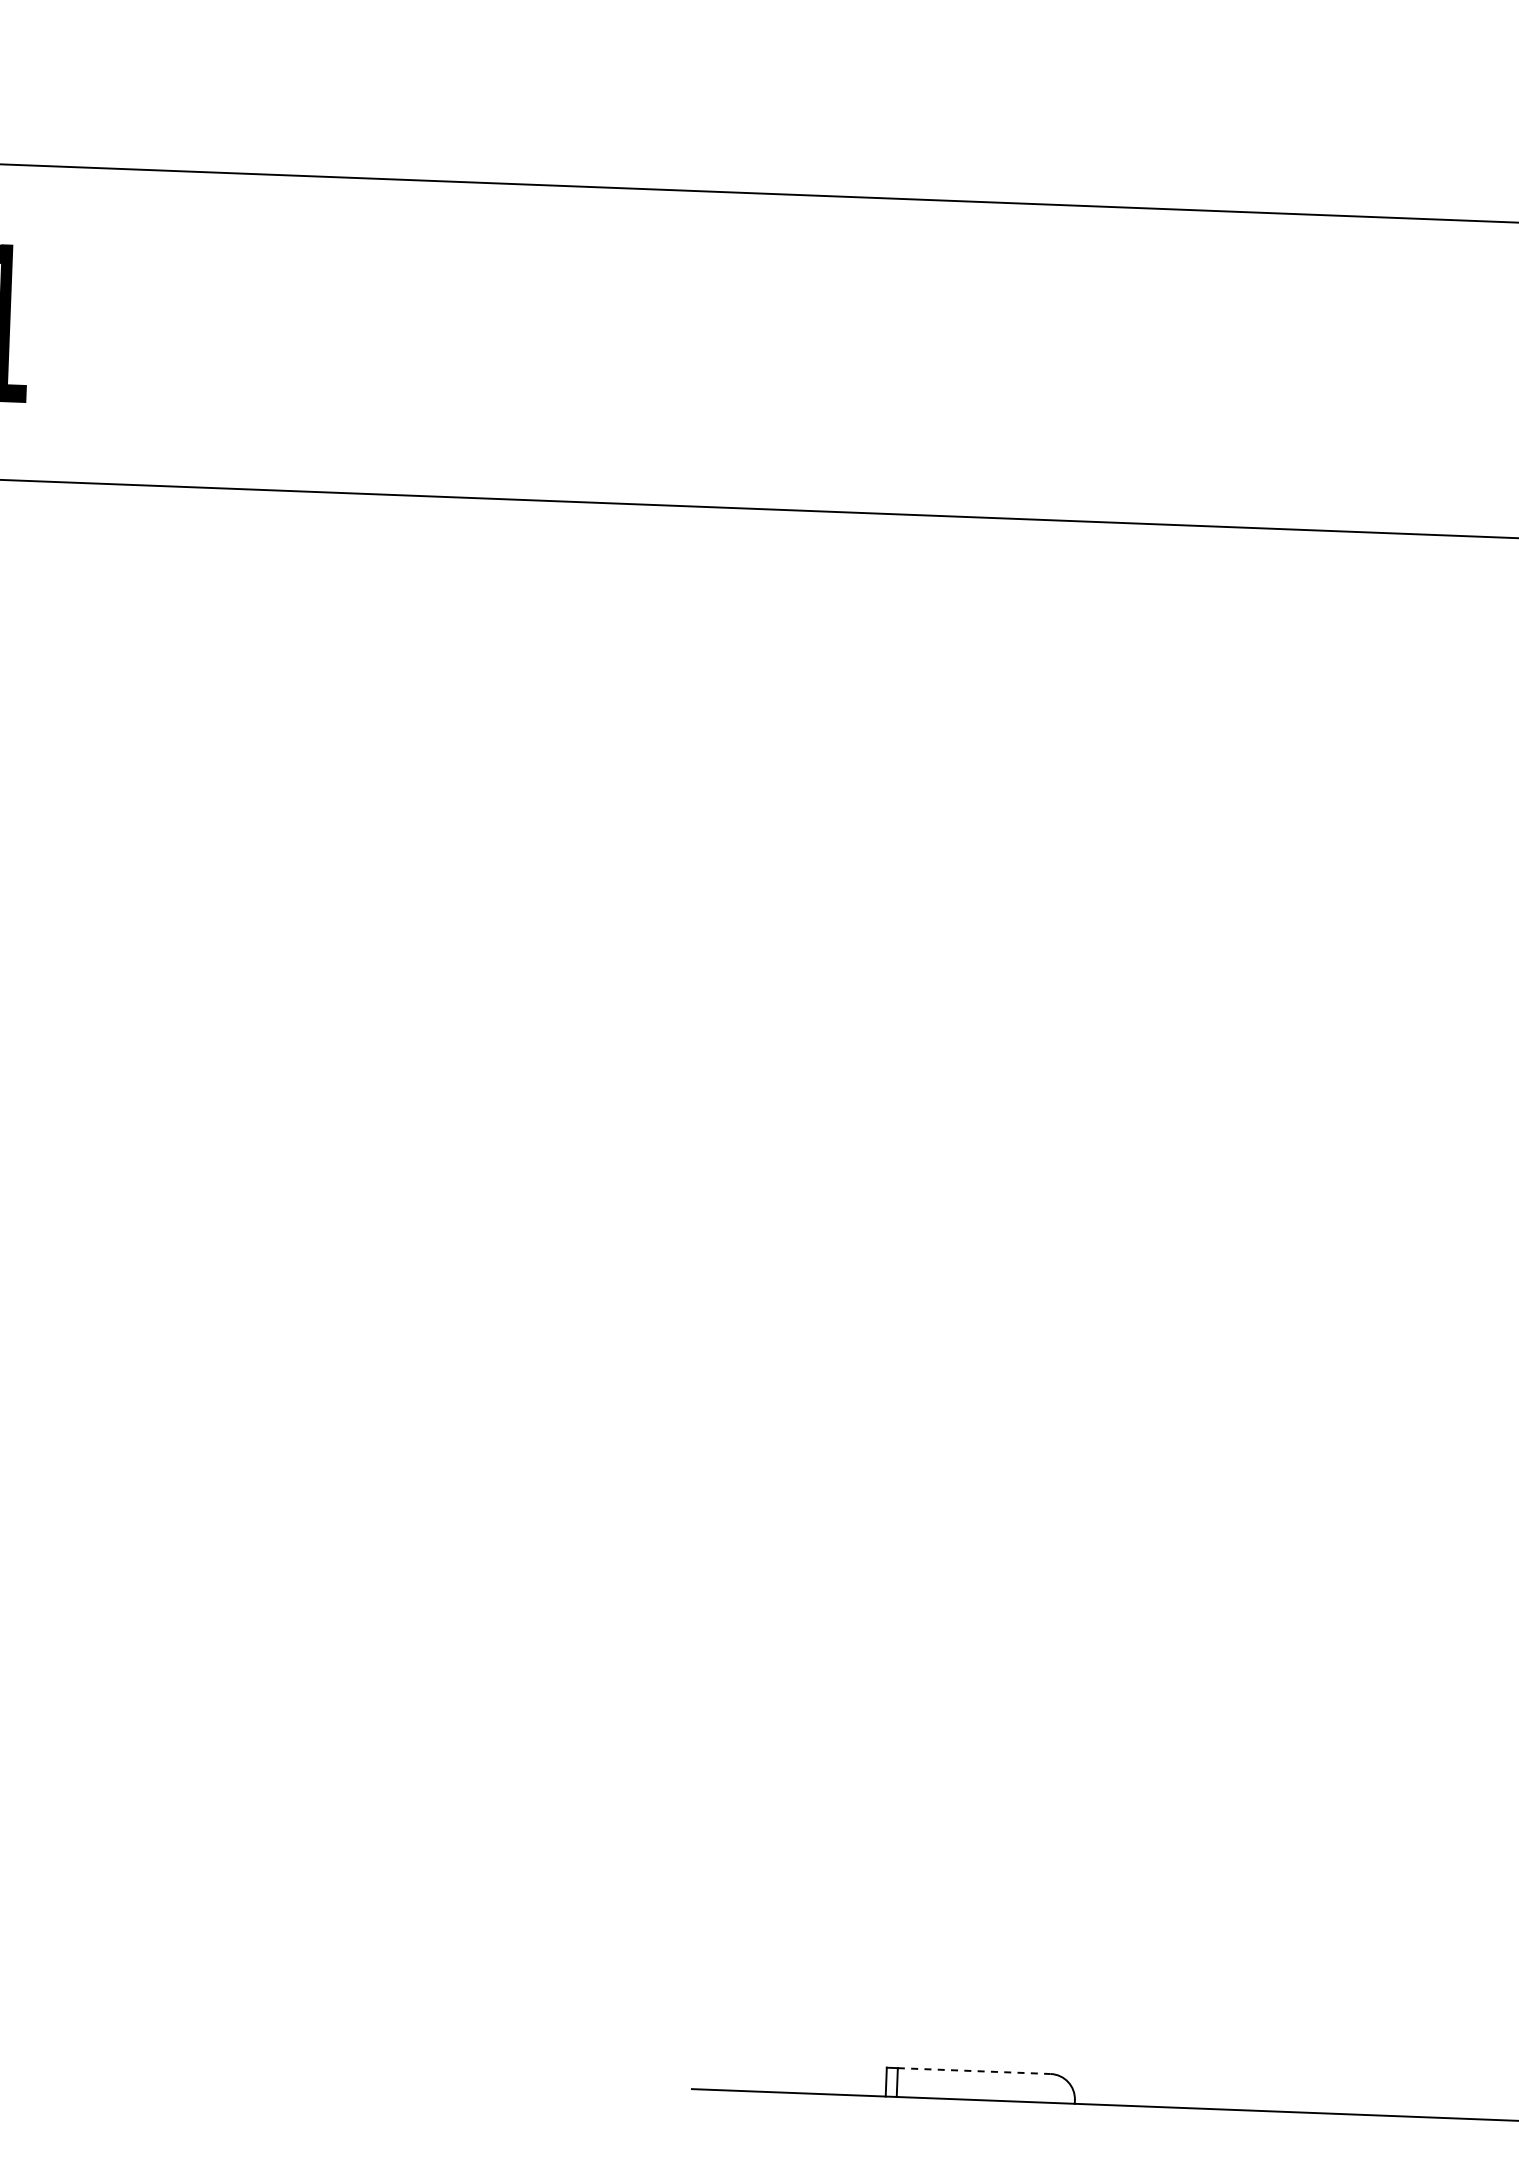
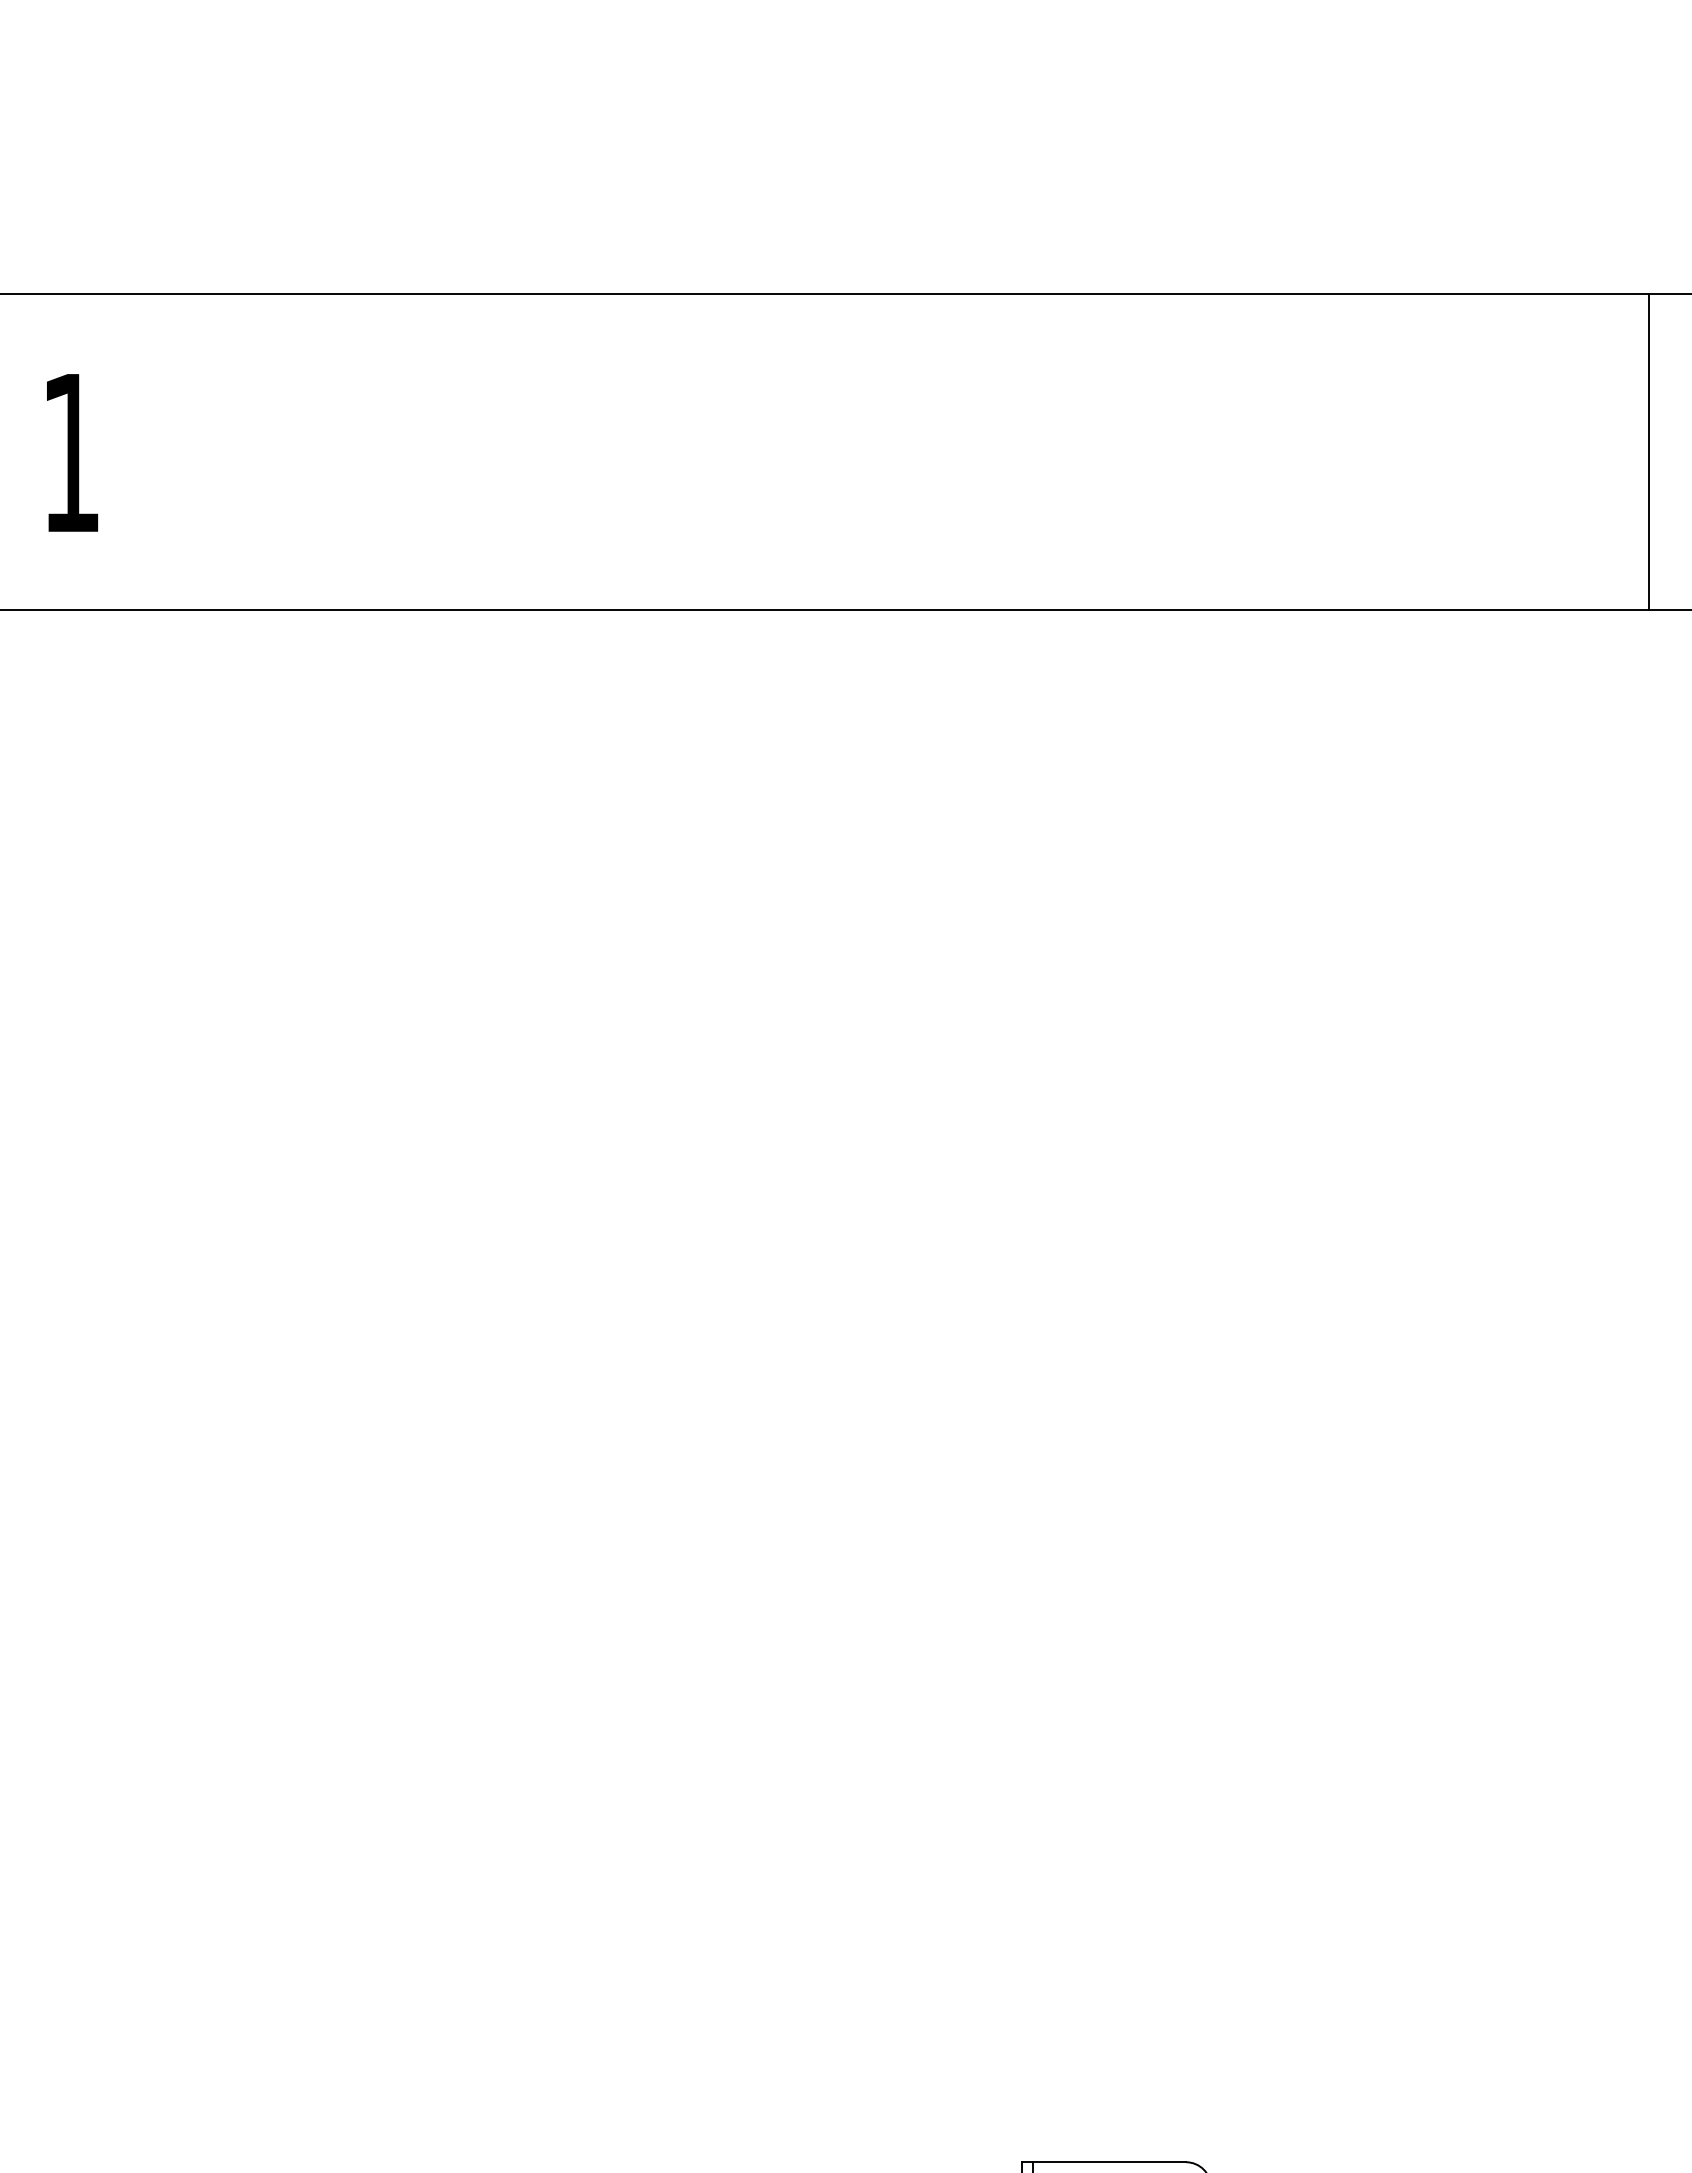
line: (974, 2071) -> (1109, 2162), dashed -> solid

